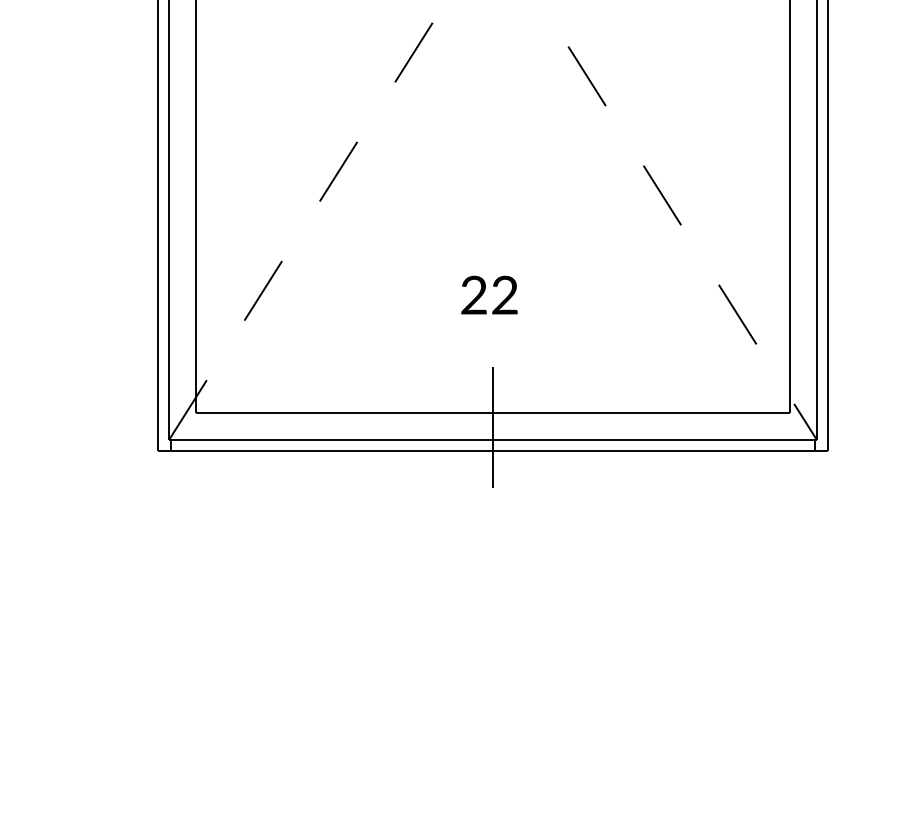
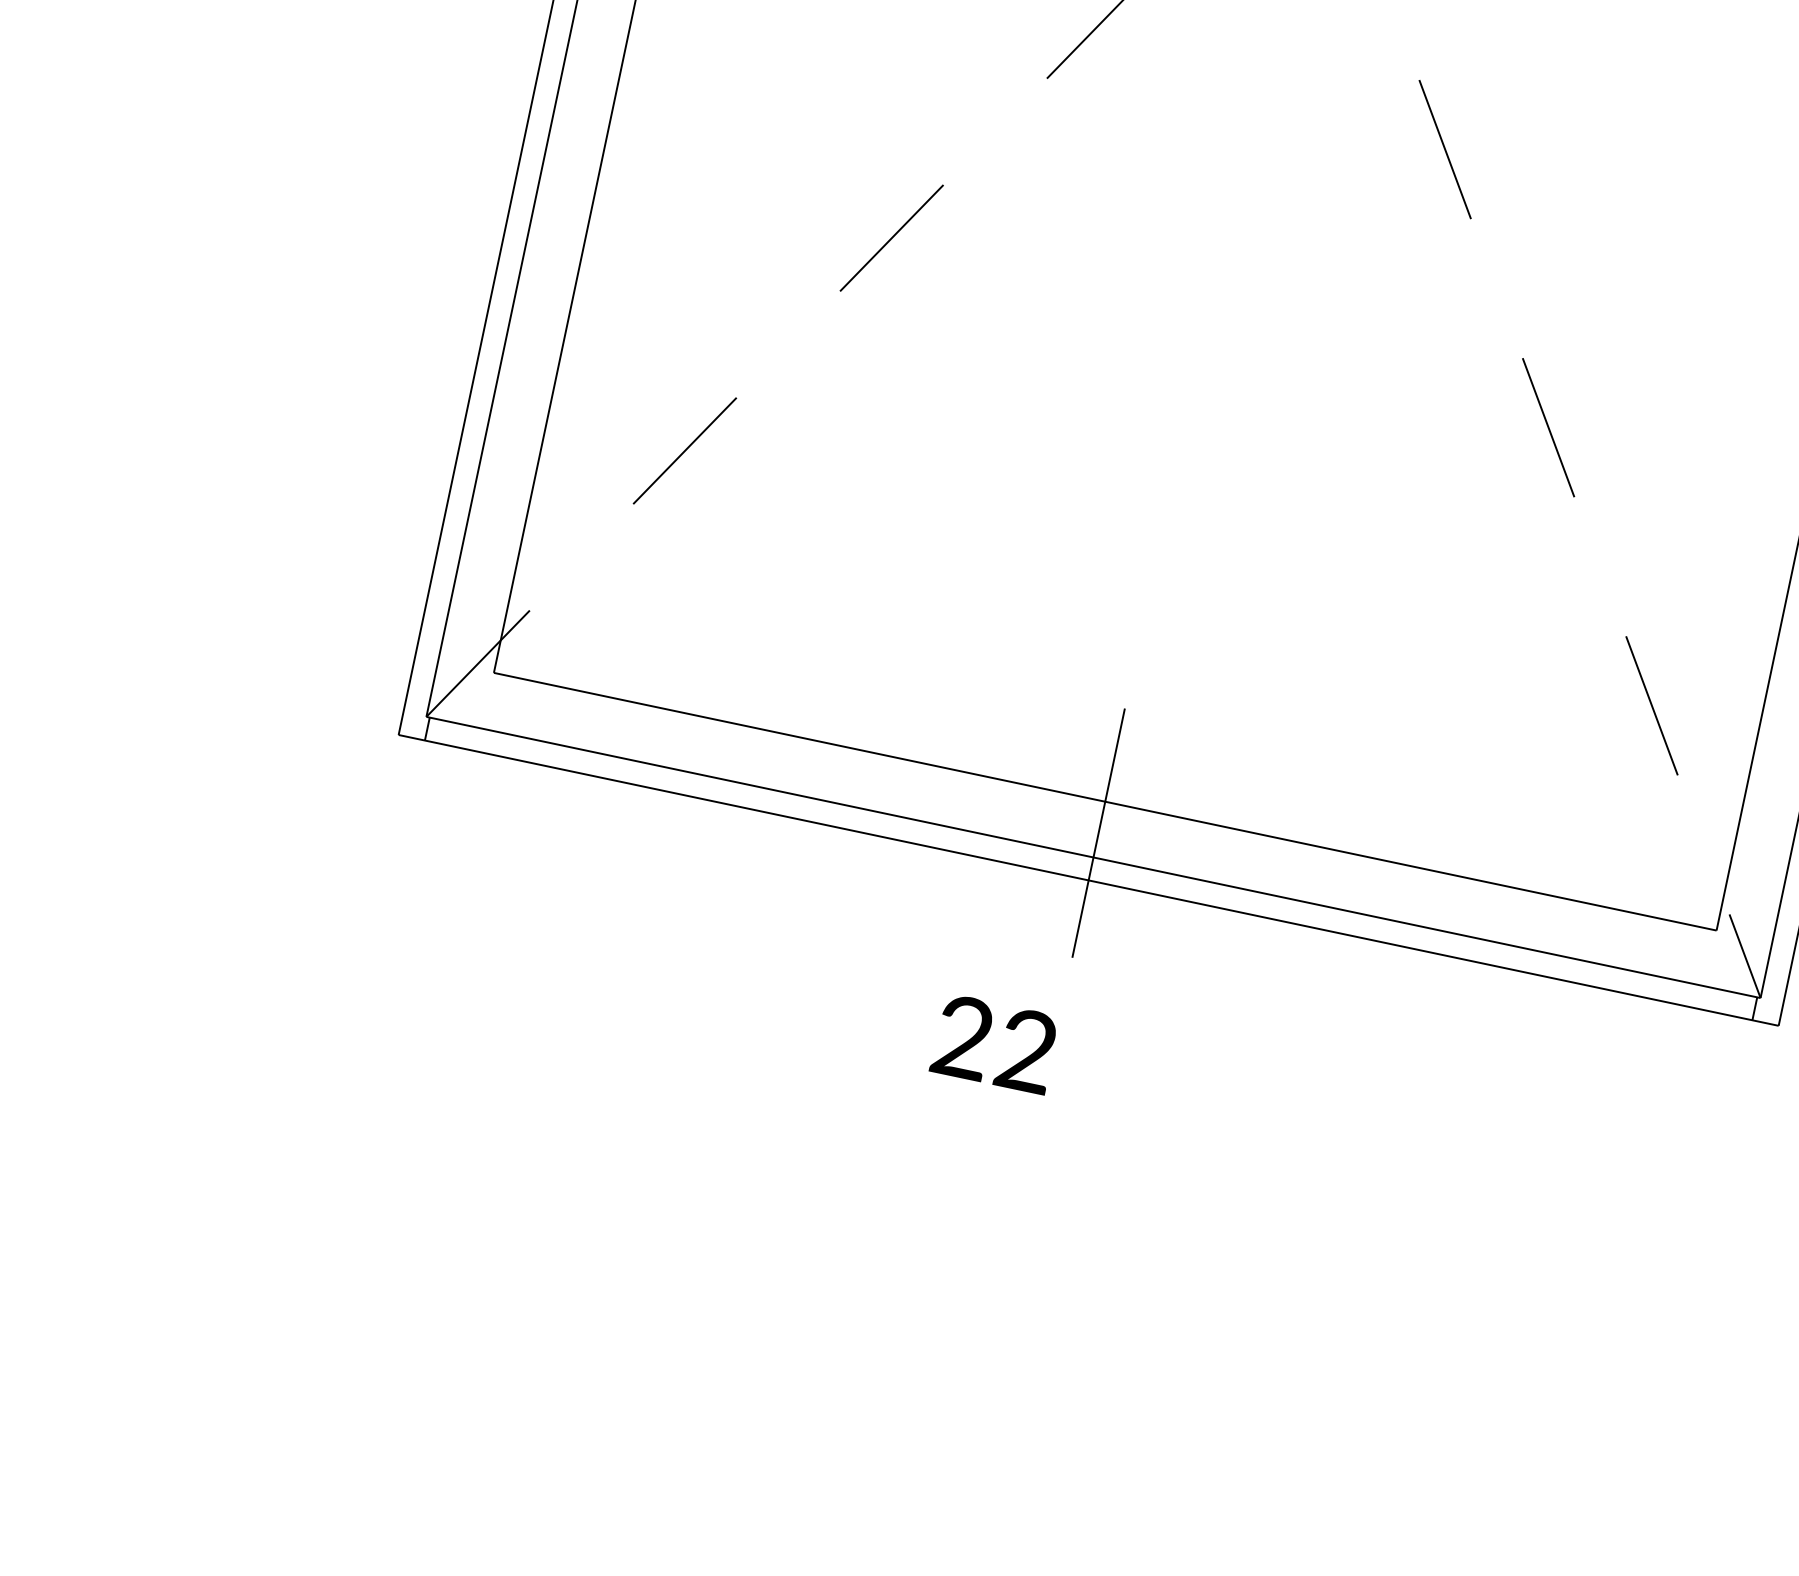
text: (489, 294) -> (995, 1042), moved

